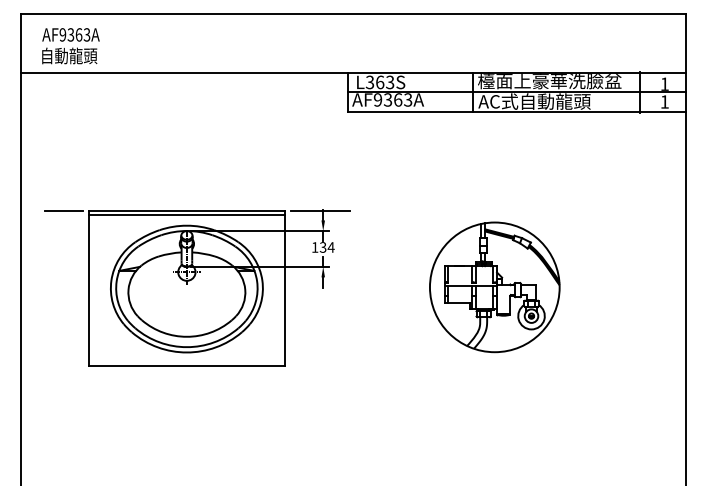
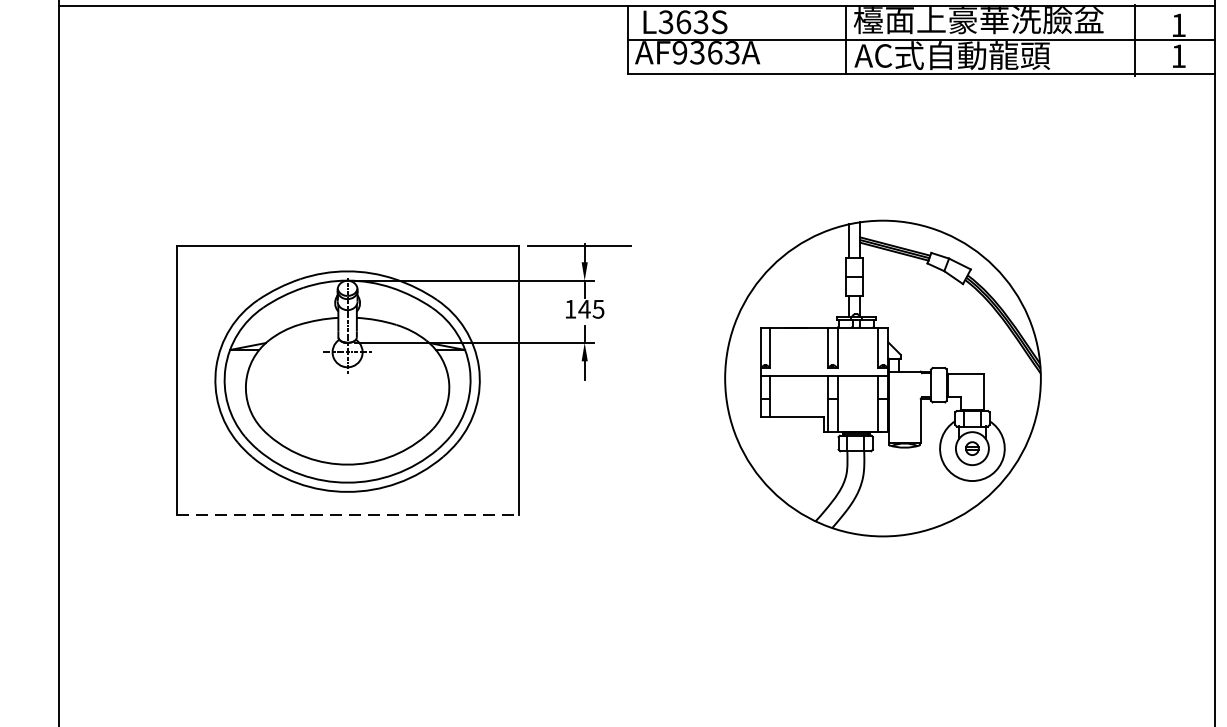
line: (64, 211) -> (134, 246), removed
line: (186, 215) -> (346, 253), removed
text: (326, 247) -> (590, 309), 134 -> 145
part: (494, 287) -> (882, 378), size x1.4
line: (187, 365) -> (348, 514), solid -> dashed

